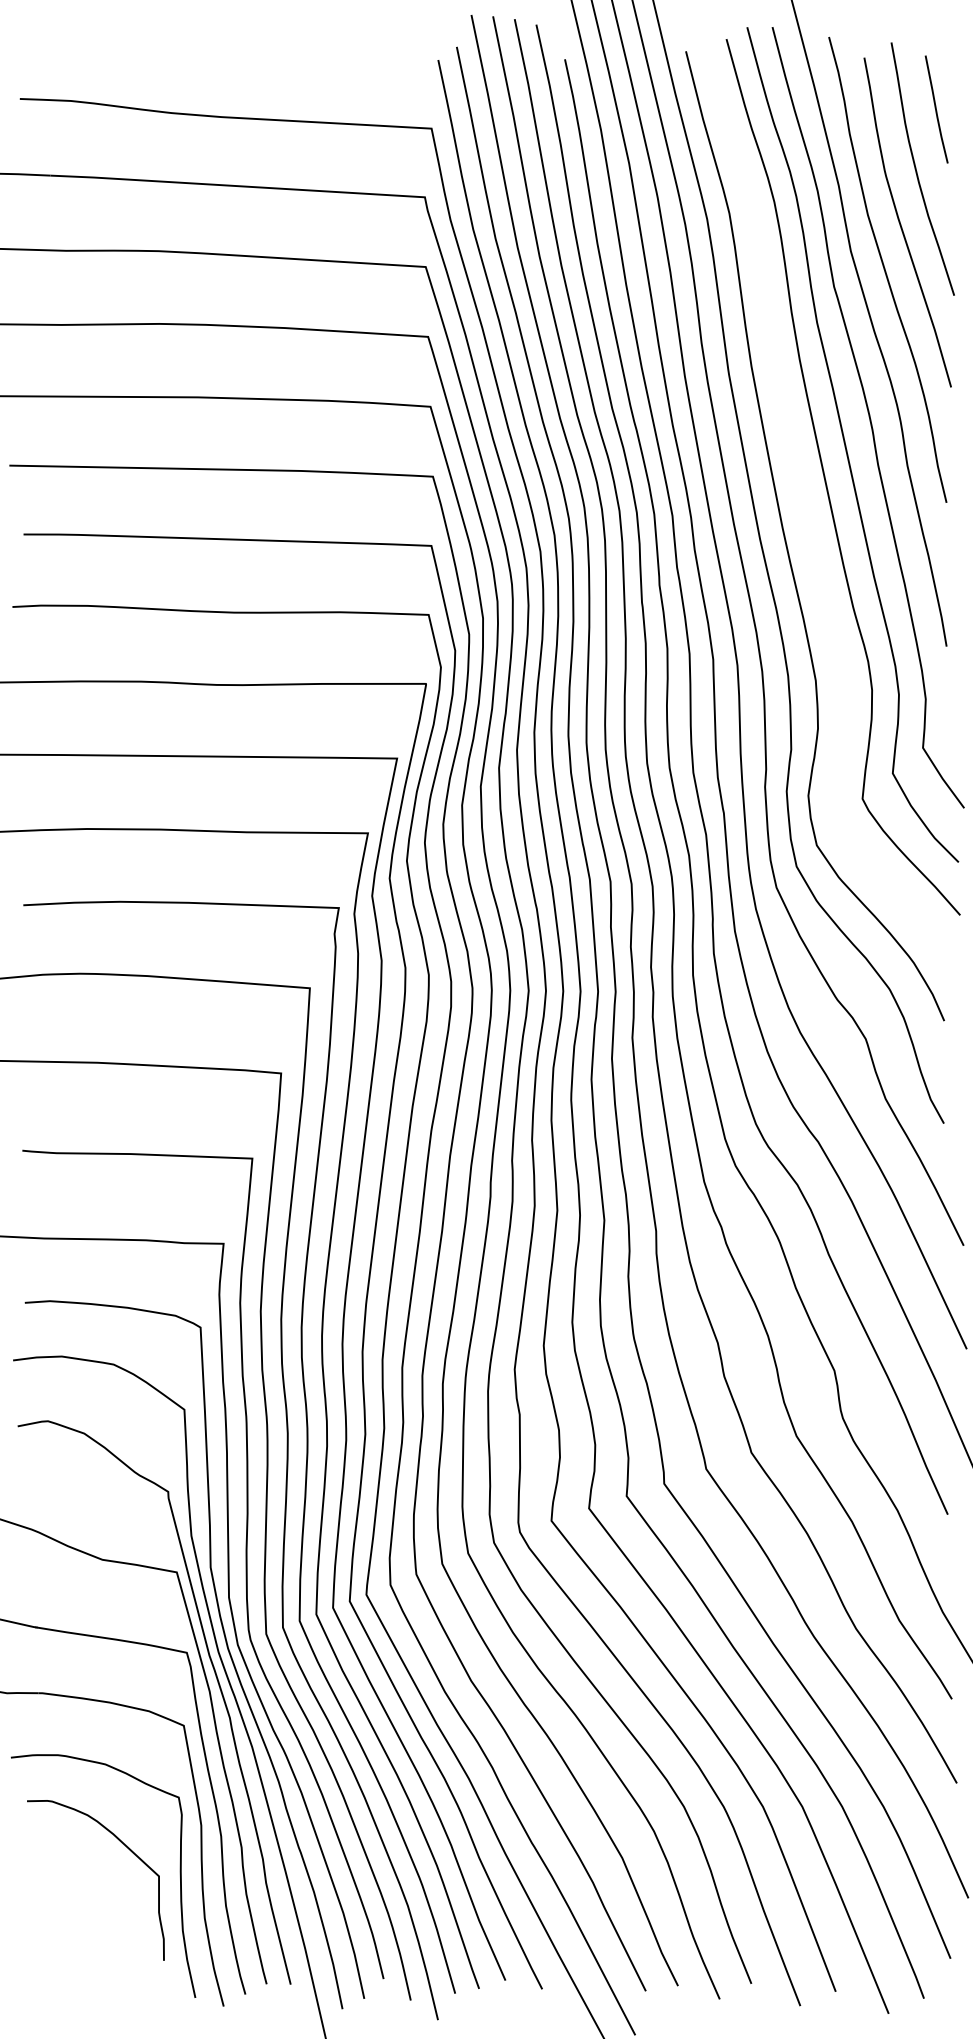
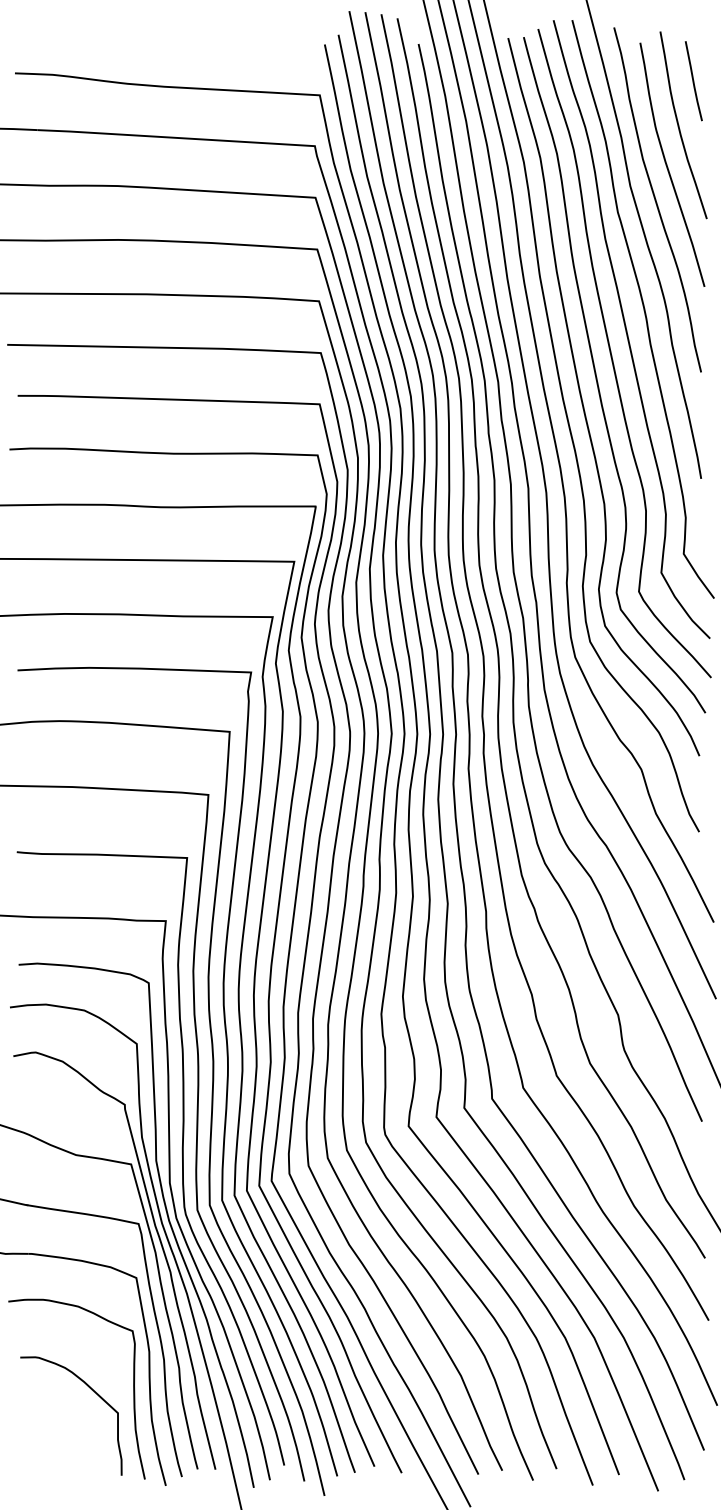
curve: (806, 511) -> (597, 378), added
curve: (121, 1843) -> (90, 1388), moved

